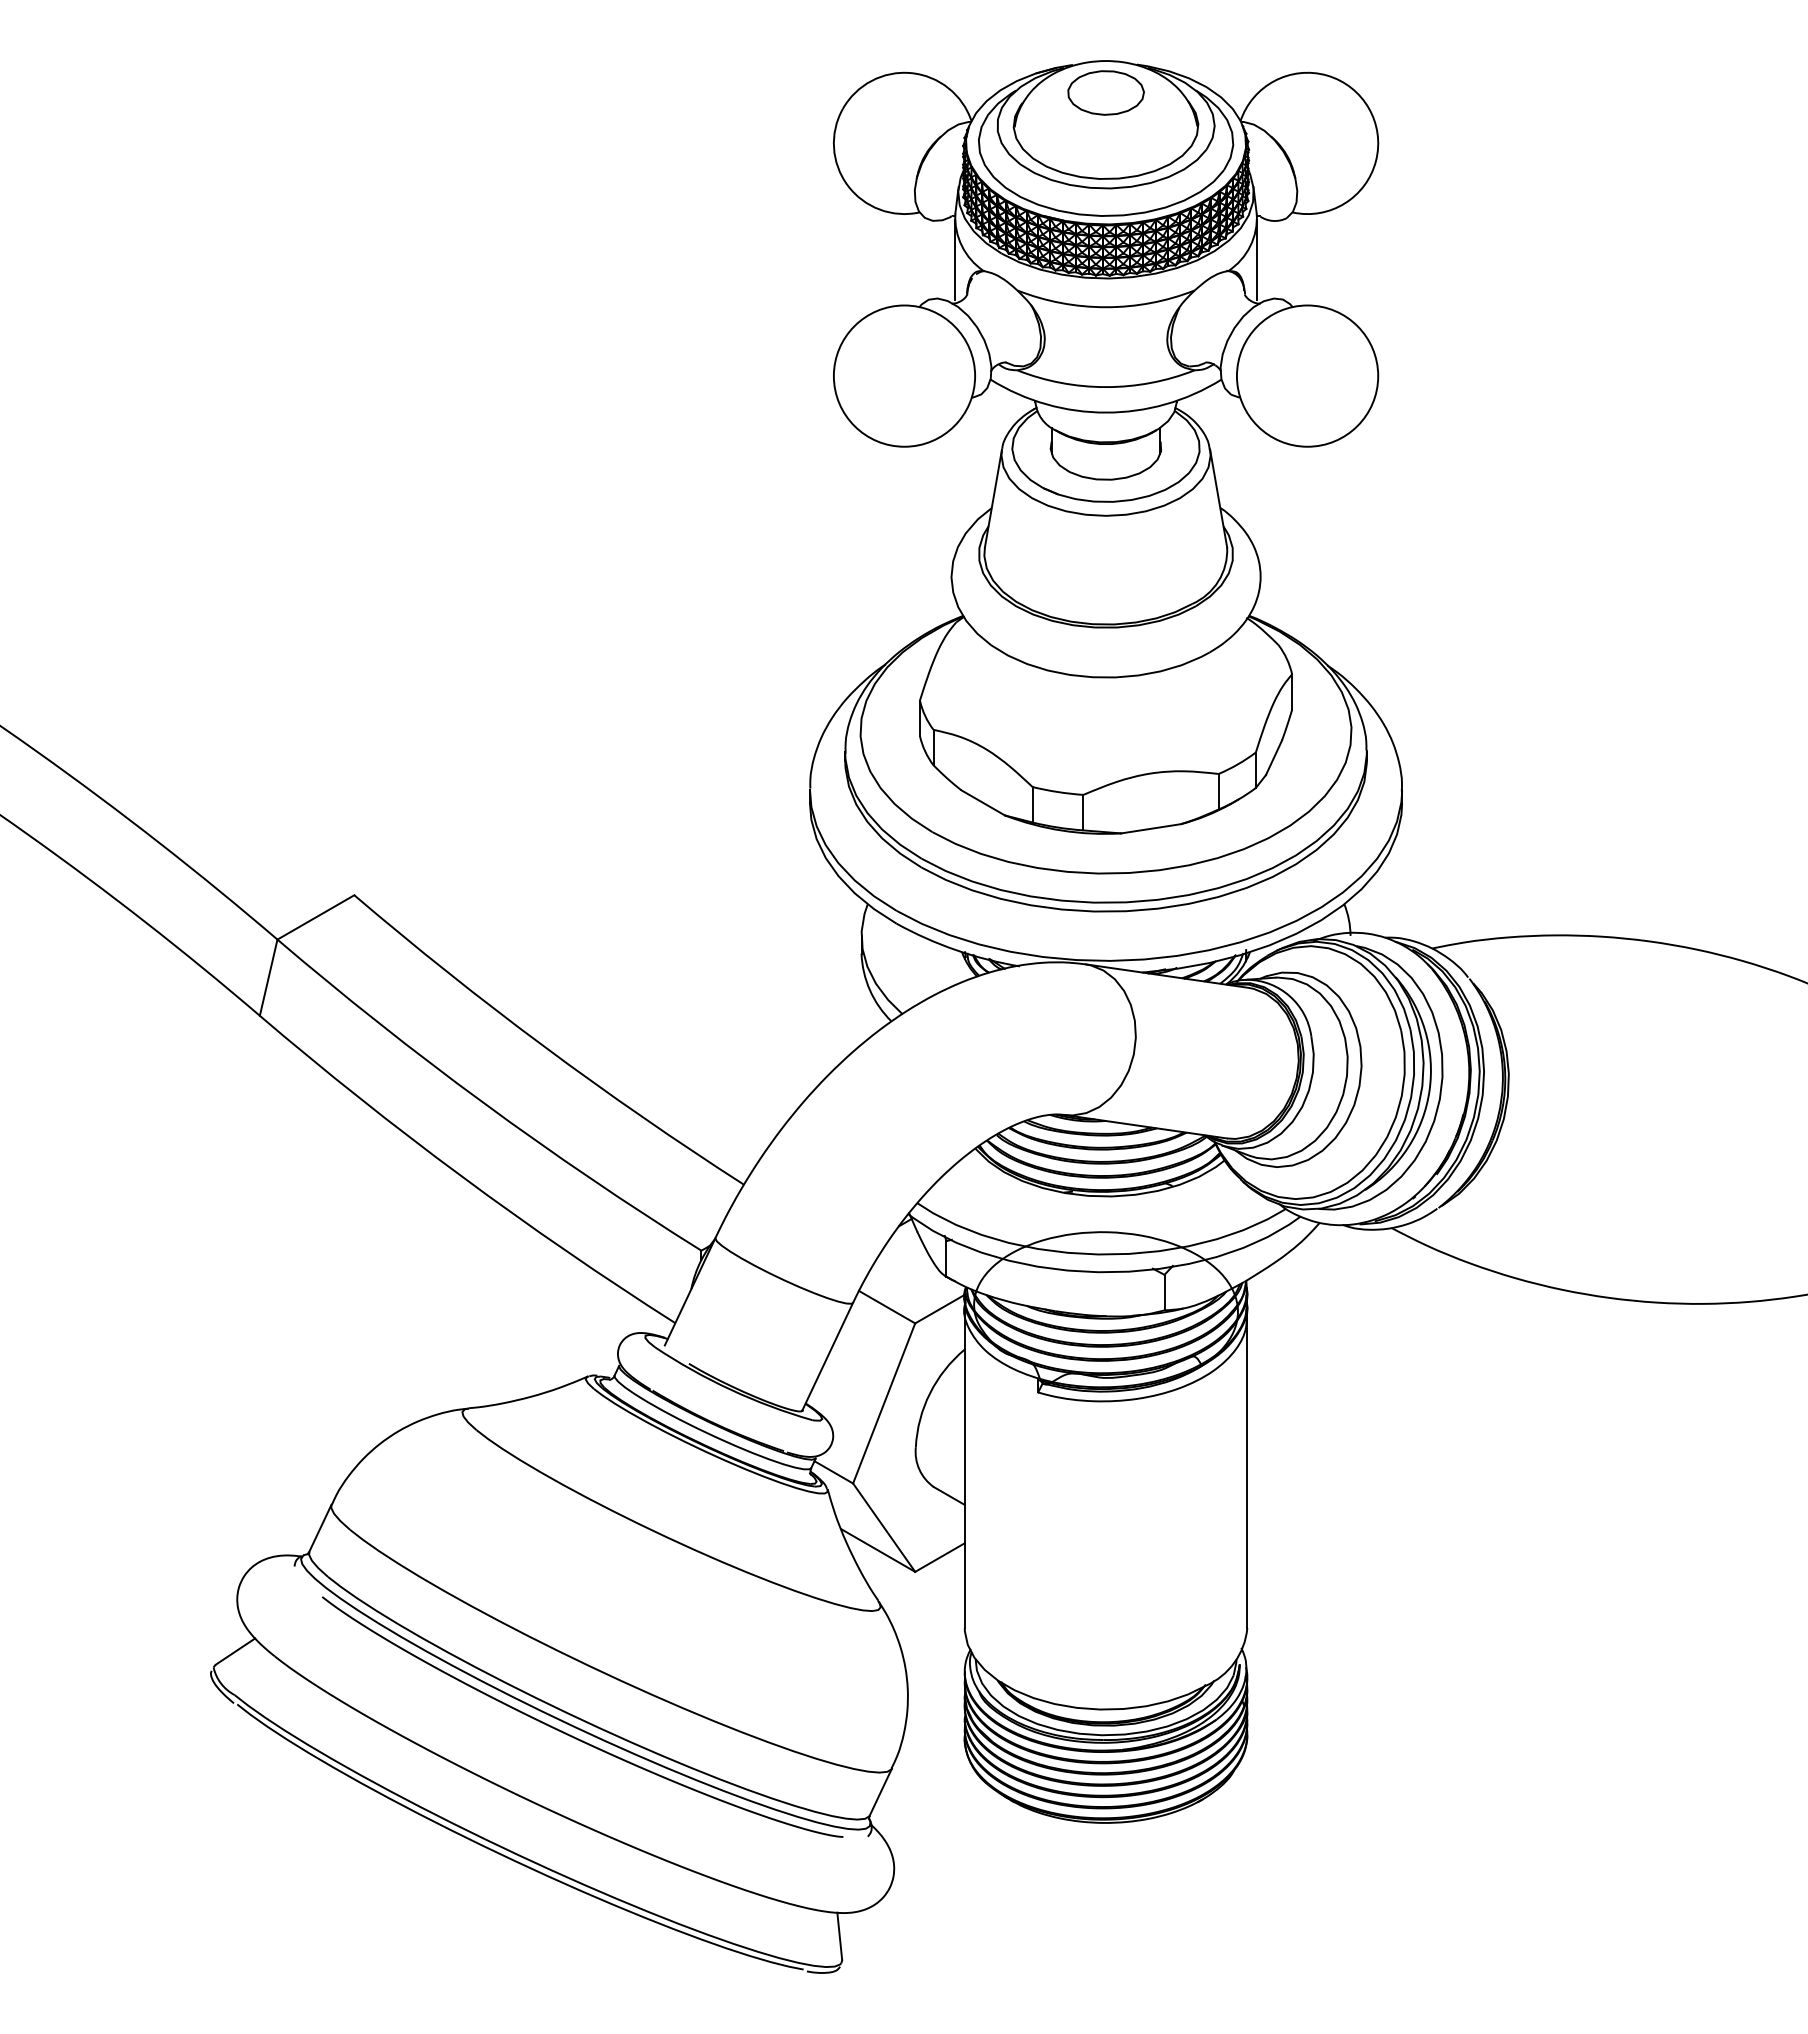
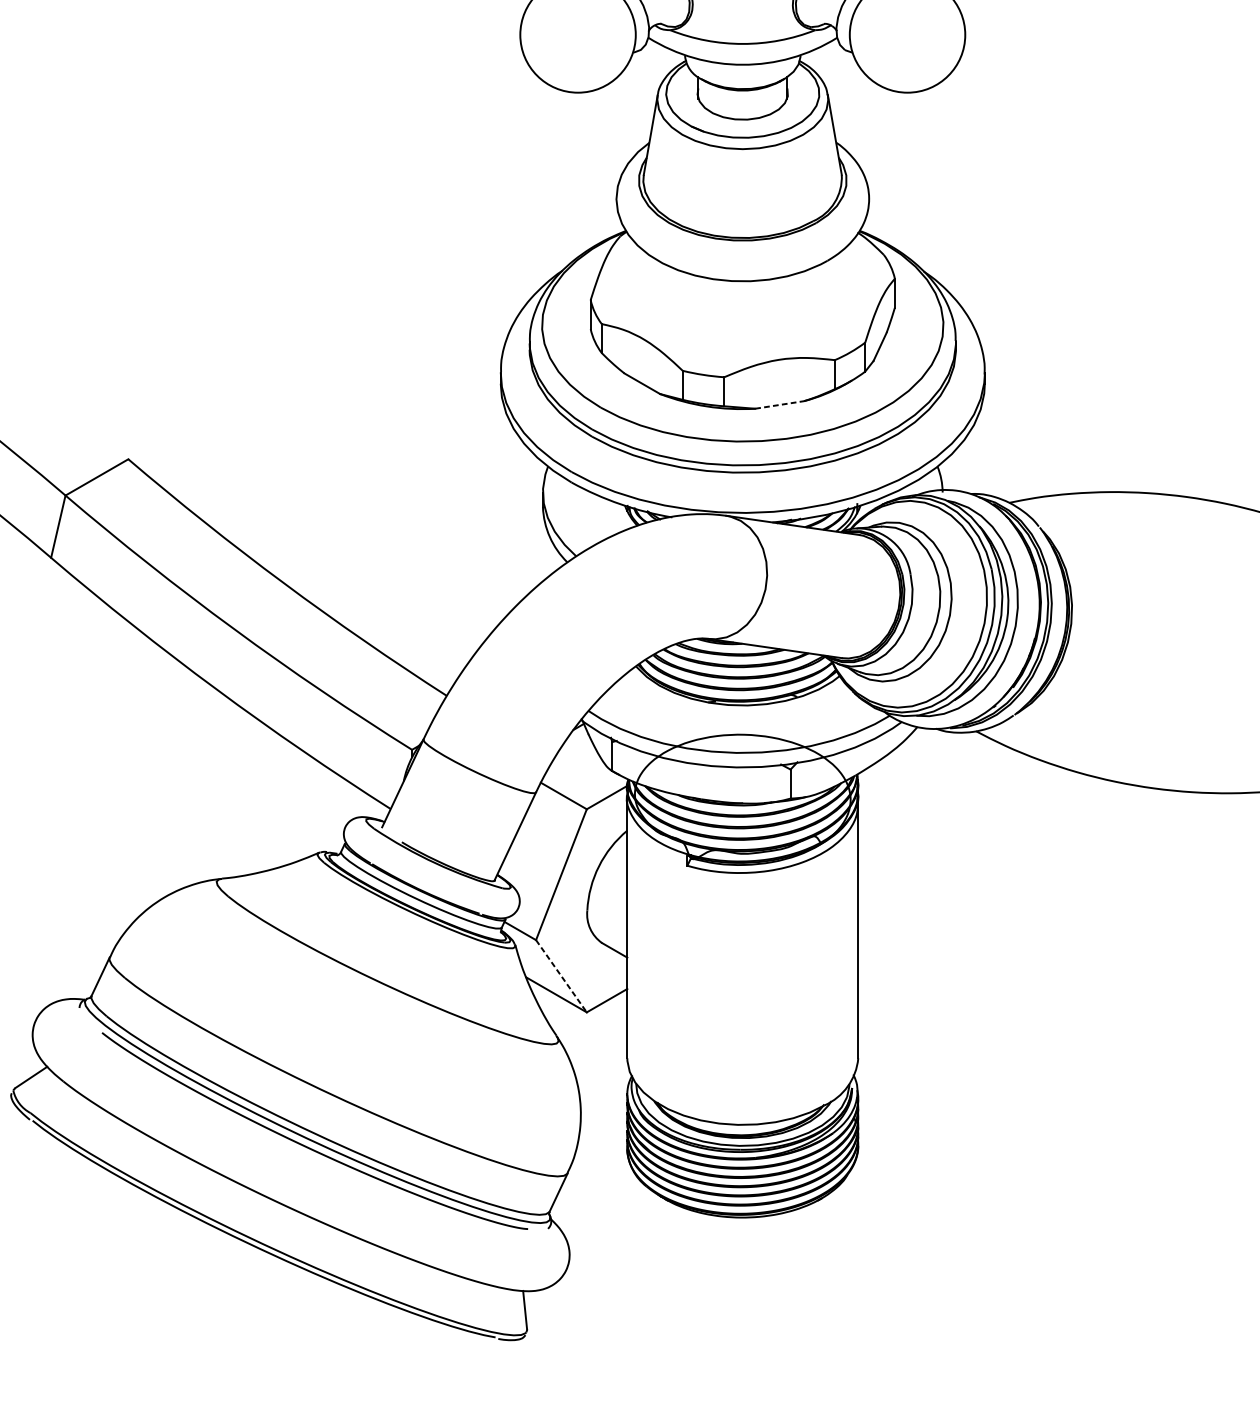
line: (1151, 828) -> (779, 404), solid -> dashed
line: (884, 1528) -> (561, 976), solid -> dashed

